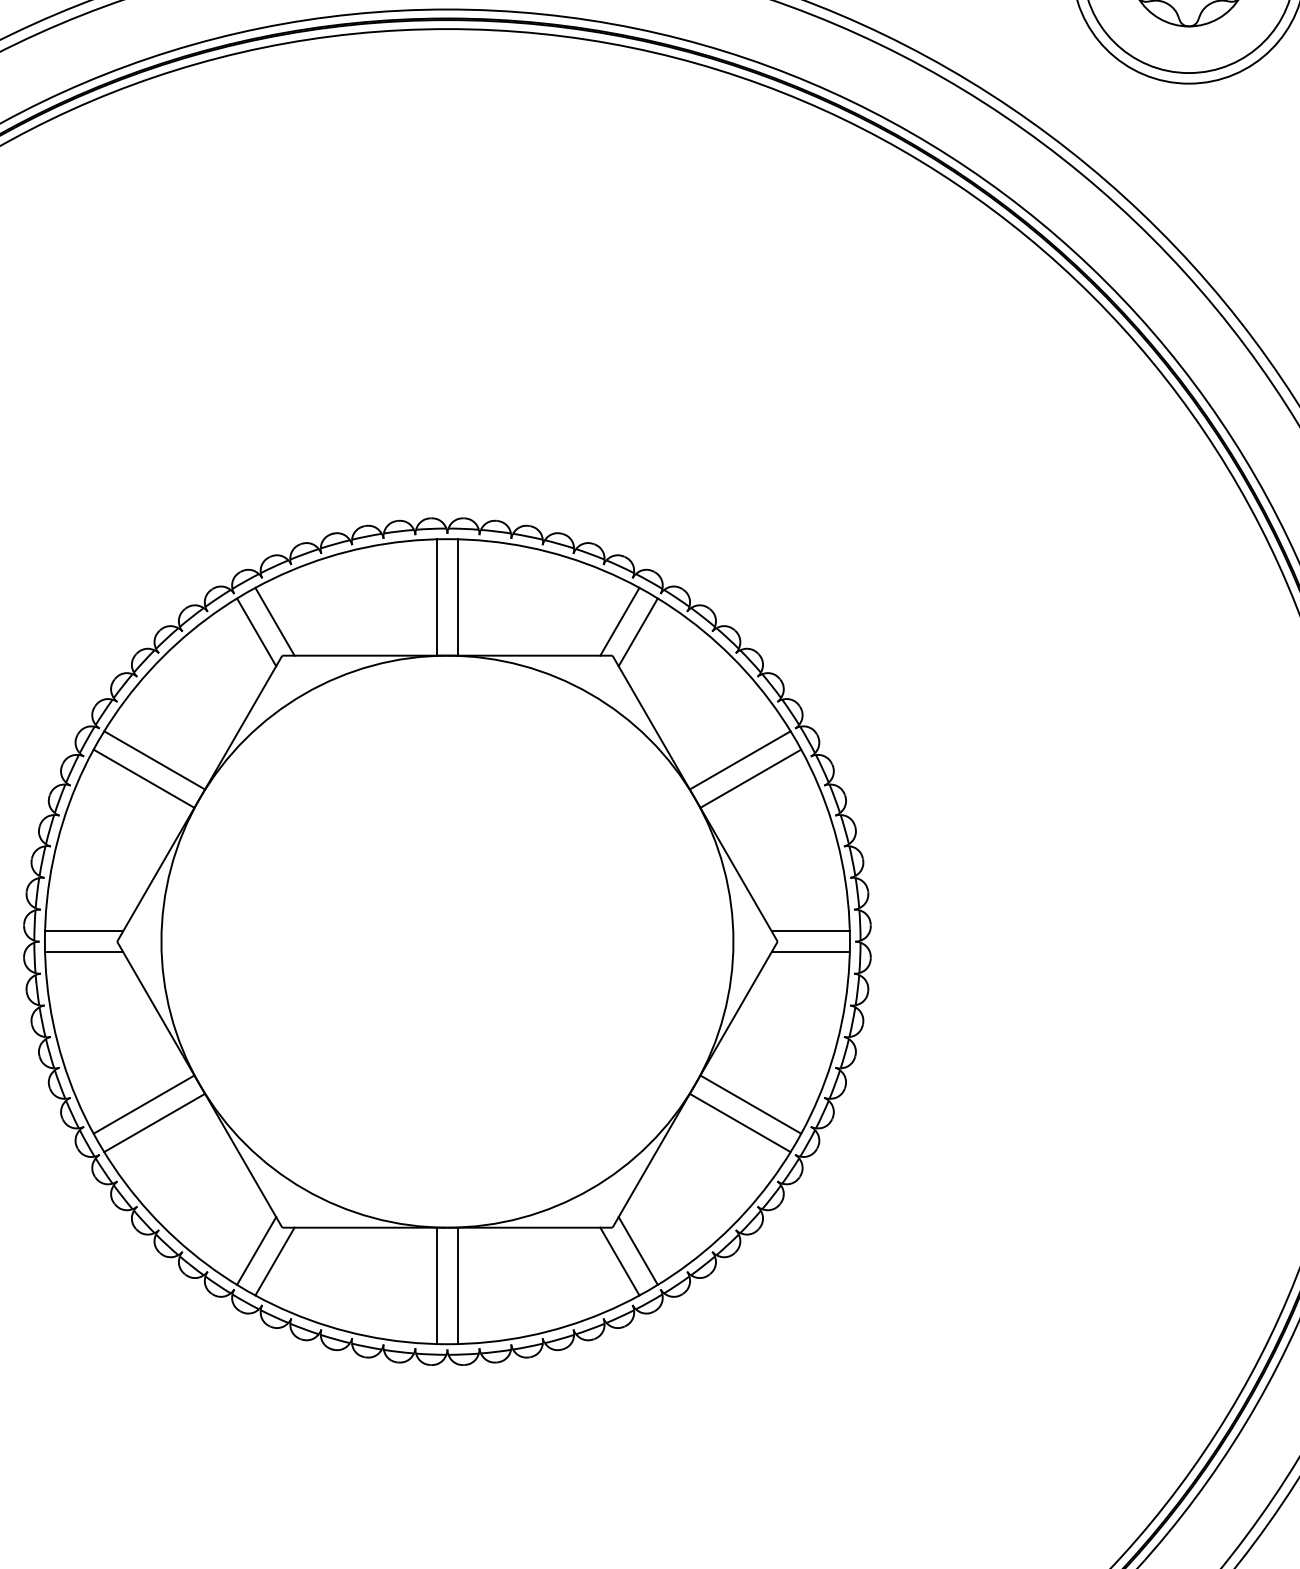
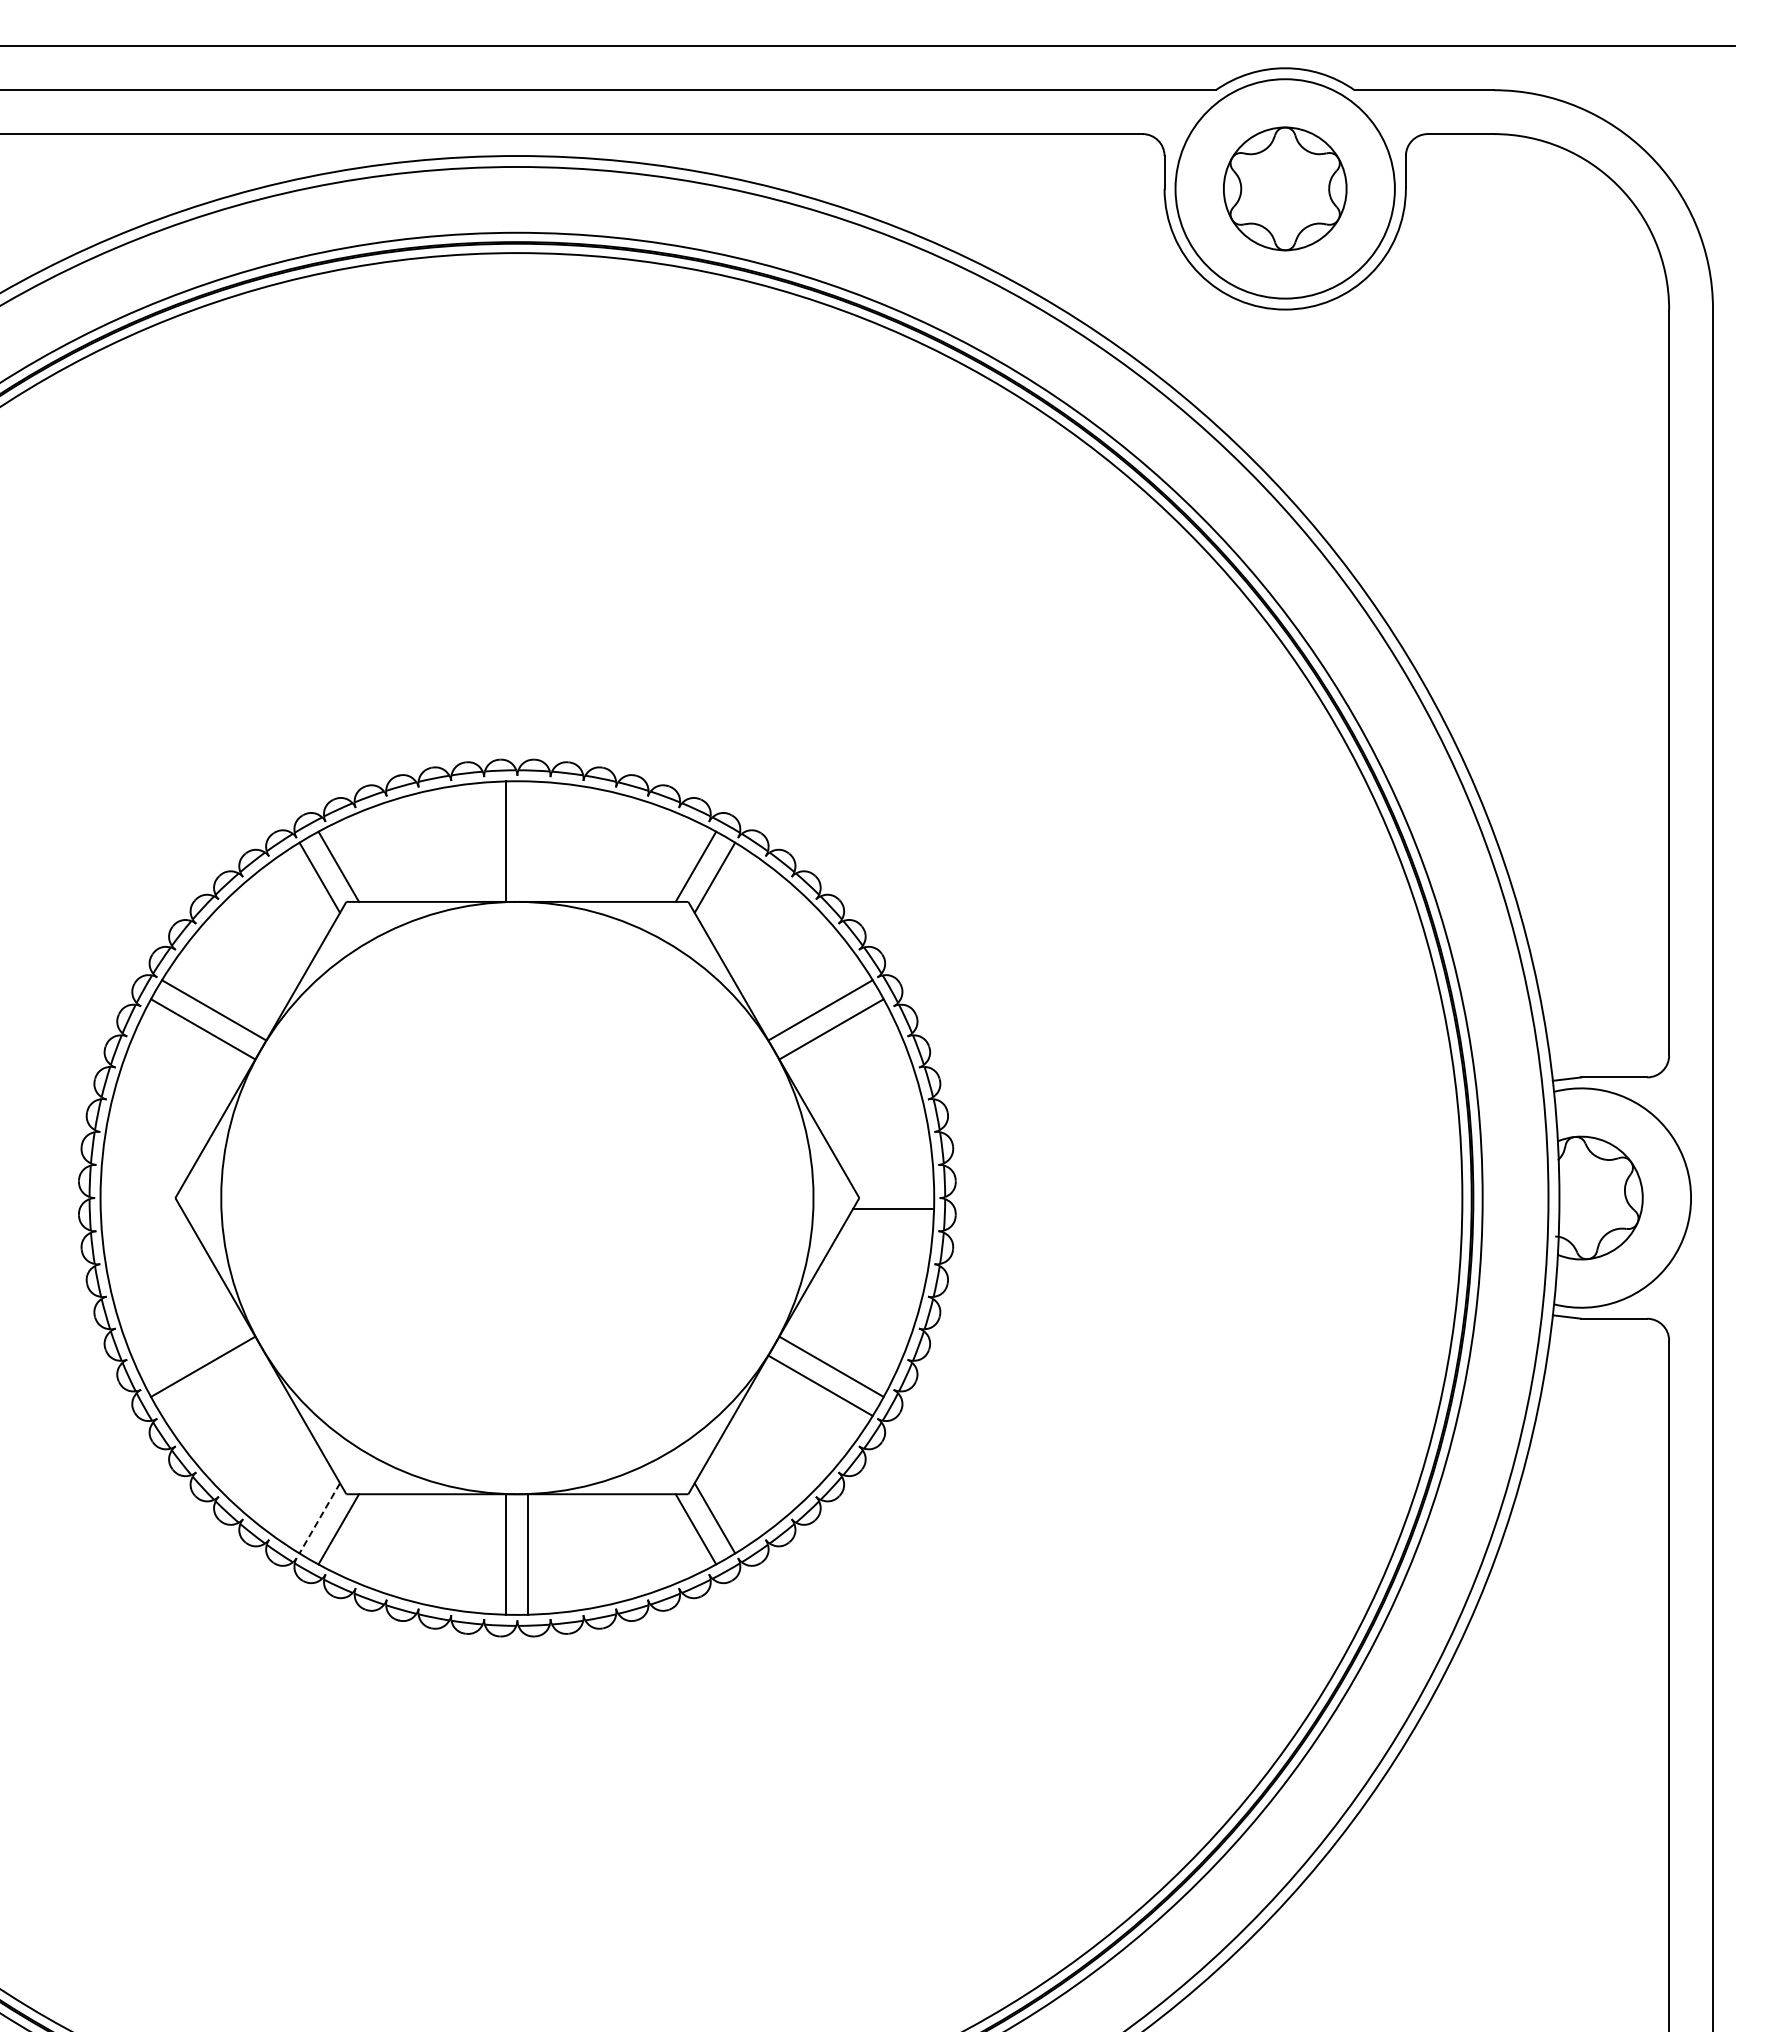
line: (458, 597) -> (528, 841), removed
line: (83, 931) -> (140, 1187), removed
line: (810, 931) -> (893, 1187), removed
line: (83, 952) -> (140, 1209), removed
line: (154, 1122) -> (214, 1385), removed
line: (256, 1251) -> (319, 1518), solid -> dashed

